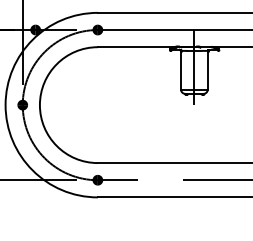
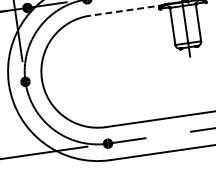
line: (136, 47) -> (126, 10), solid -> dashed

